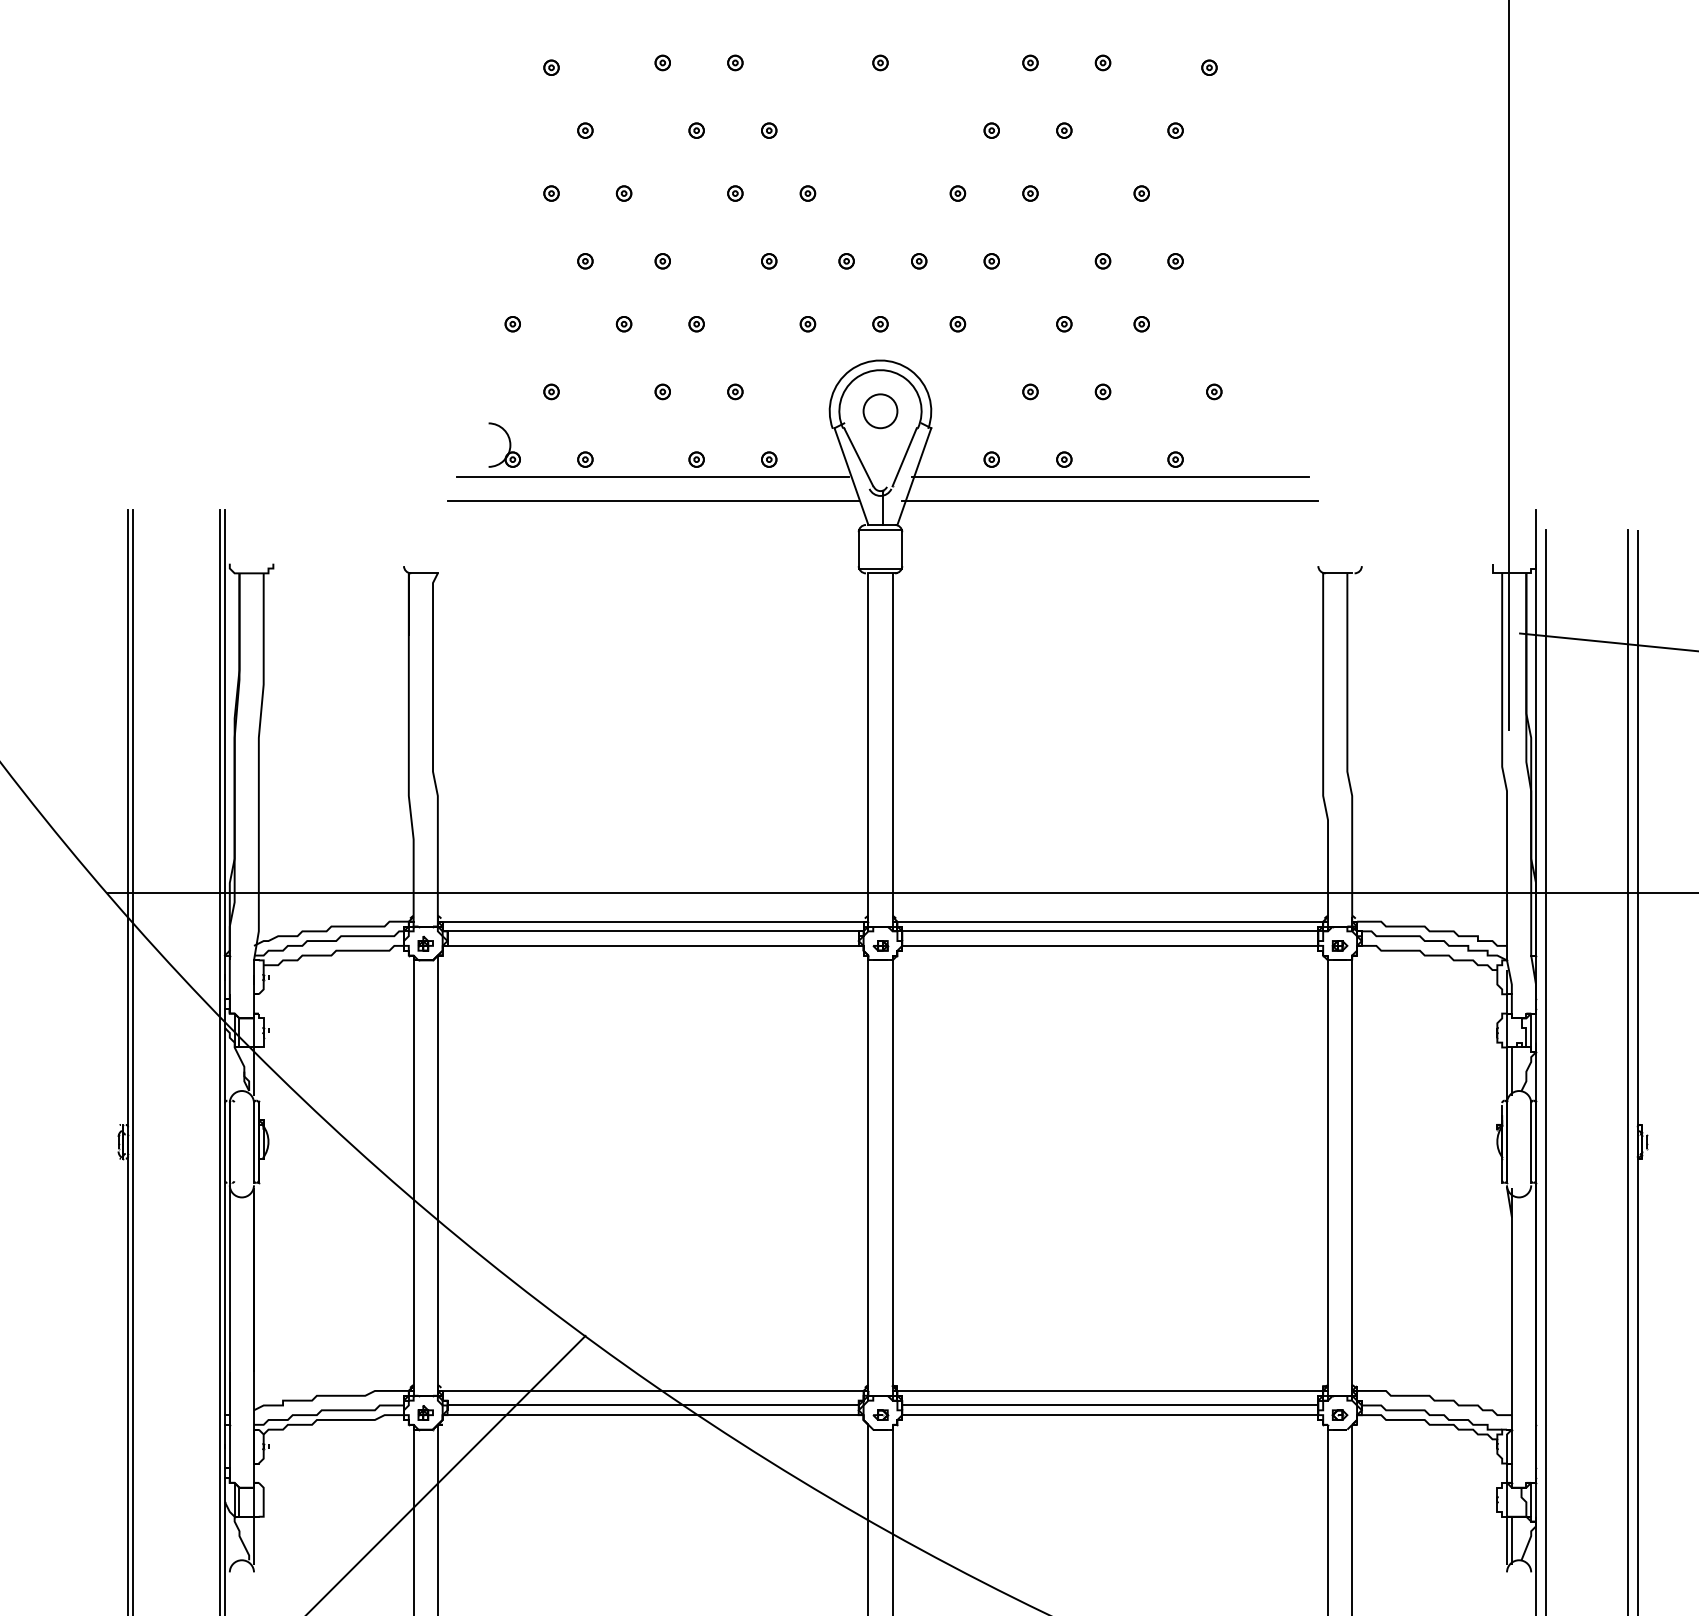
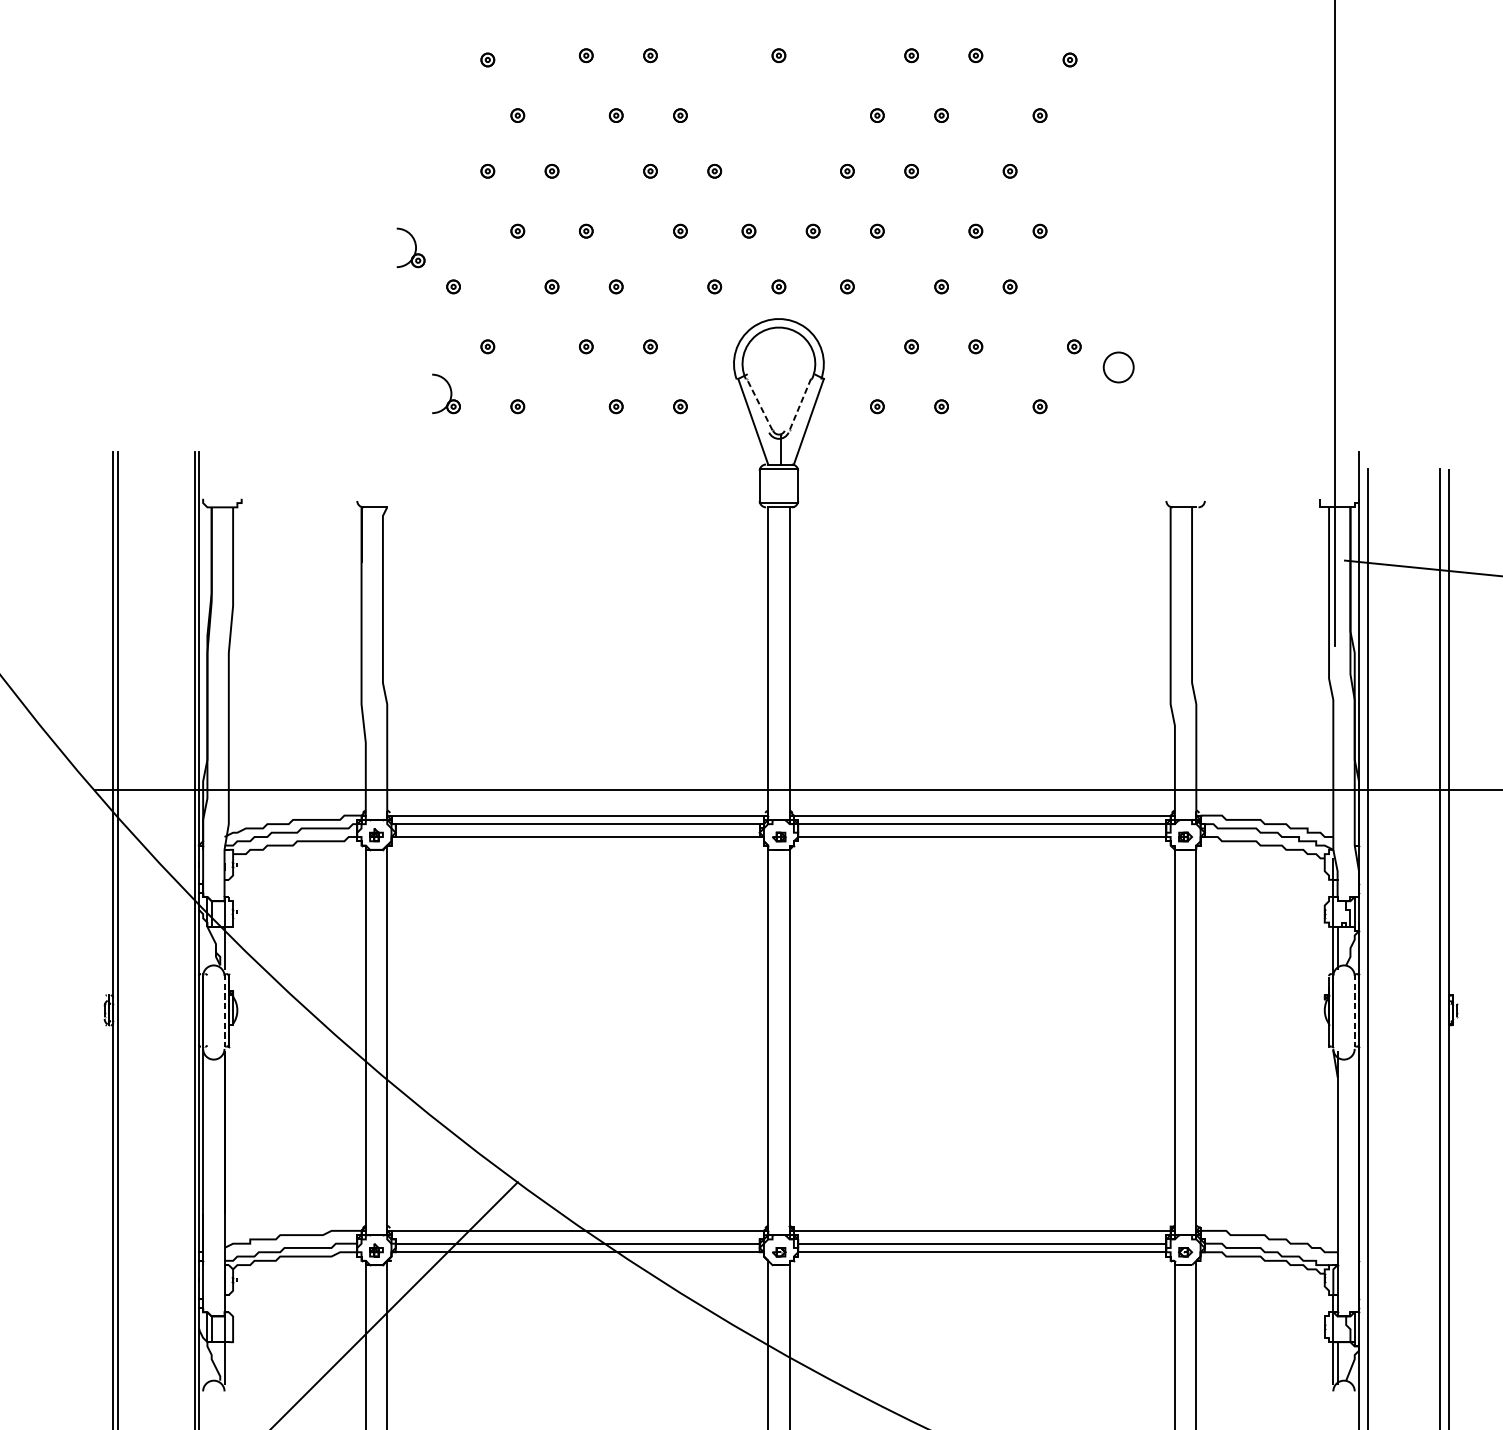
part: (464, 279) -> (410, 247), added
part: (880, 411) -> (1118, 367), moved
line: (858, 456) -> (759, 403), solid -> dashed
line: (904, 457) -> (800, 404), solid -> dashed
line: (653, 476) -> (578, 421), removed
line: (1109, 476) -> (981, 421), removed
line: (652, 500) -> (577, 442), removed
line: (1110, 500) -> (982, 442), removed
line: (254, 1142) -> (224, 1010), solid -> dashed
line: (1531, 1142) -> (1355, 1010), solid -> dashed

